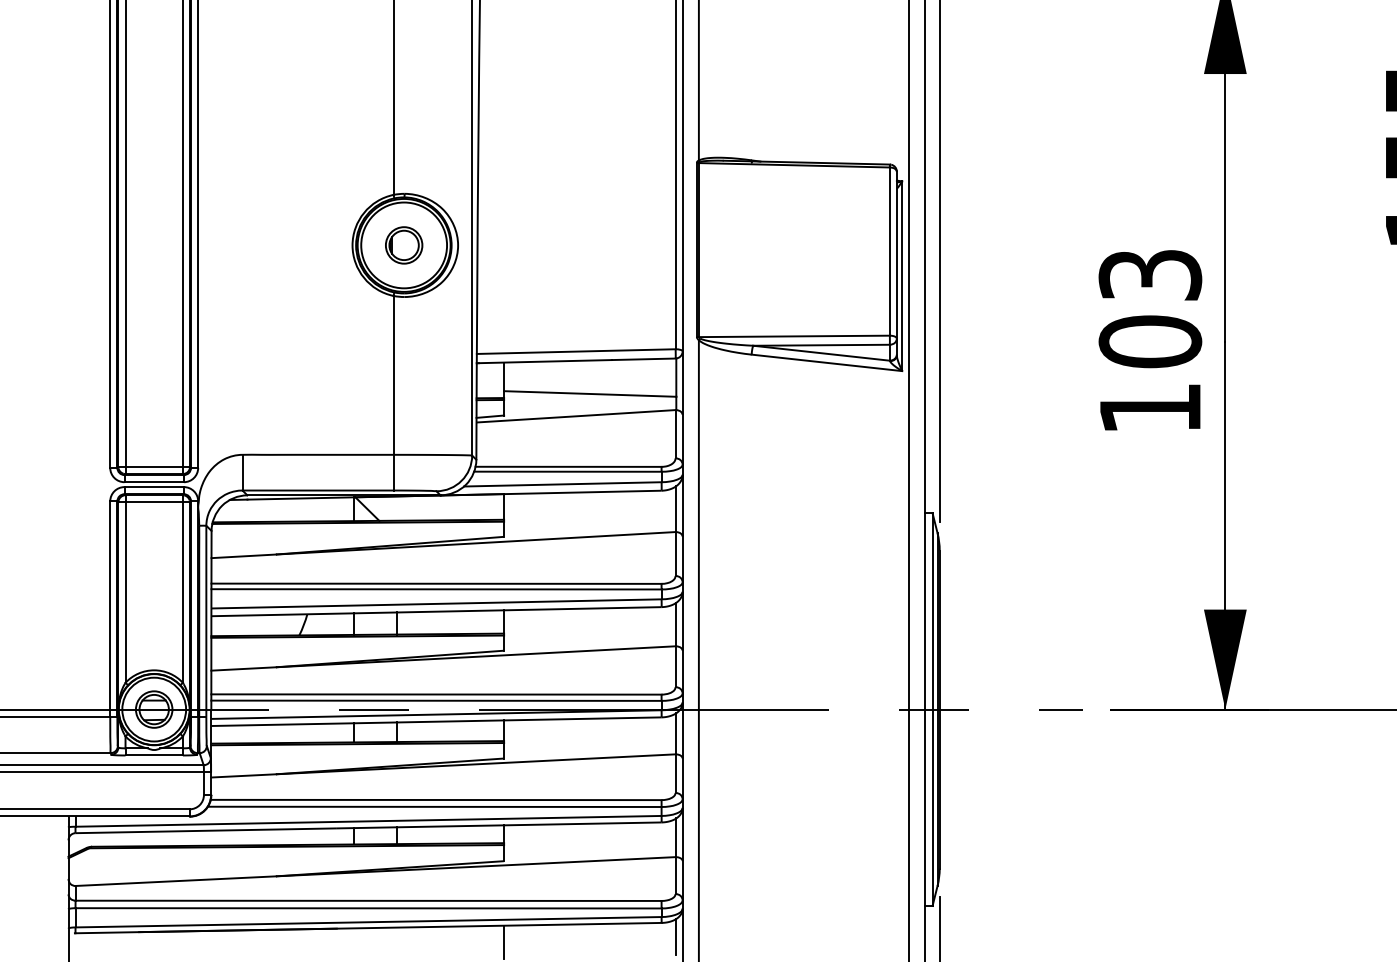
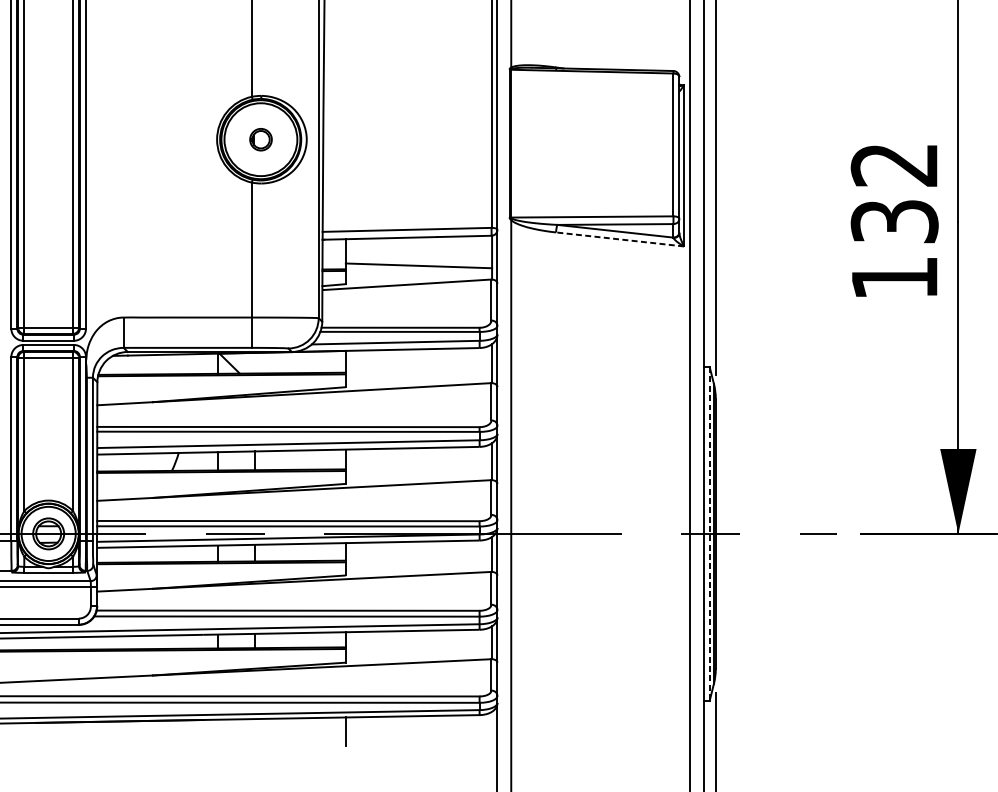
part: (404, 245) -> (261, 139), size x0.7
text: (1150, 309) -> (894, 194), 103 -> 132
line: (827, 362) -> (620, 239), solid -> dashed
line: (932, 710) -> (709, 534), solid -> dashed
line: (676, 936) -> (492, 726), removed

